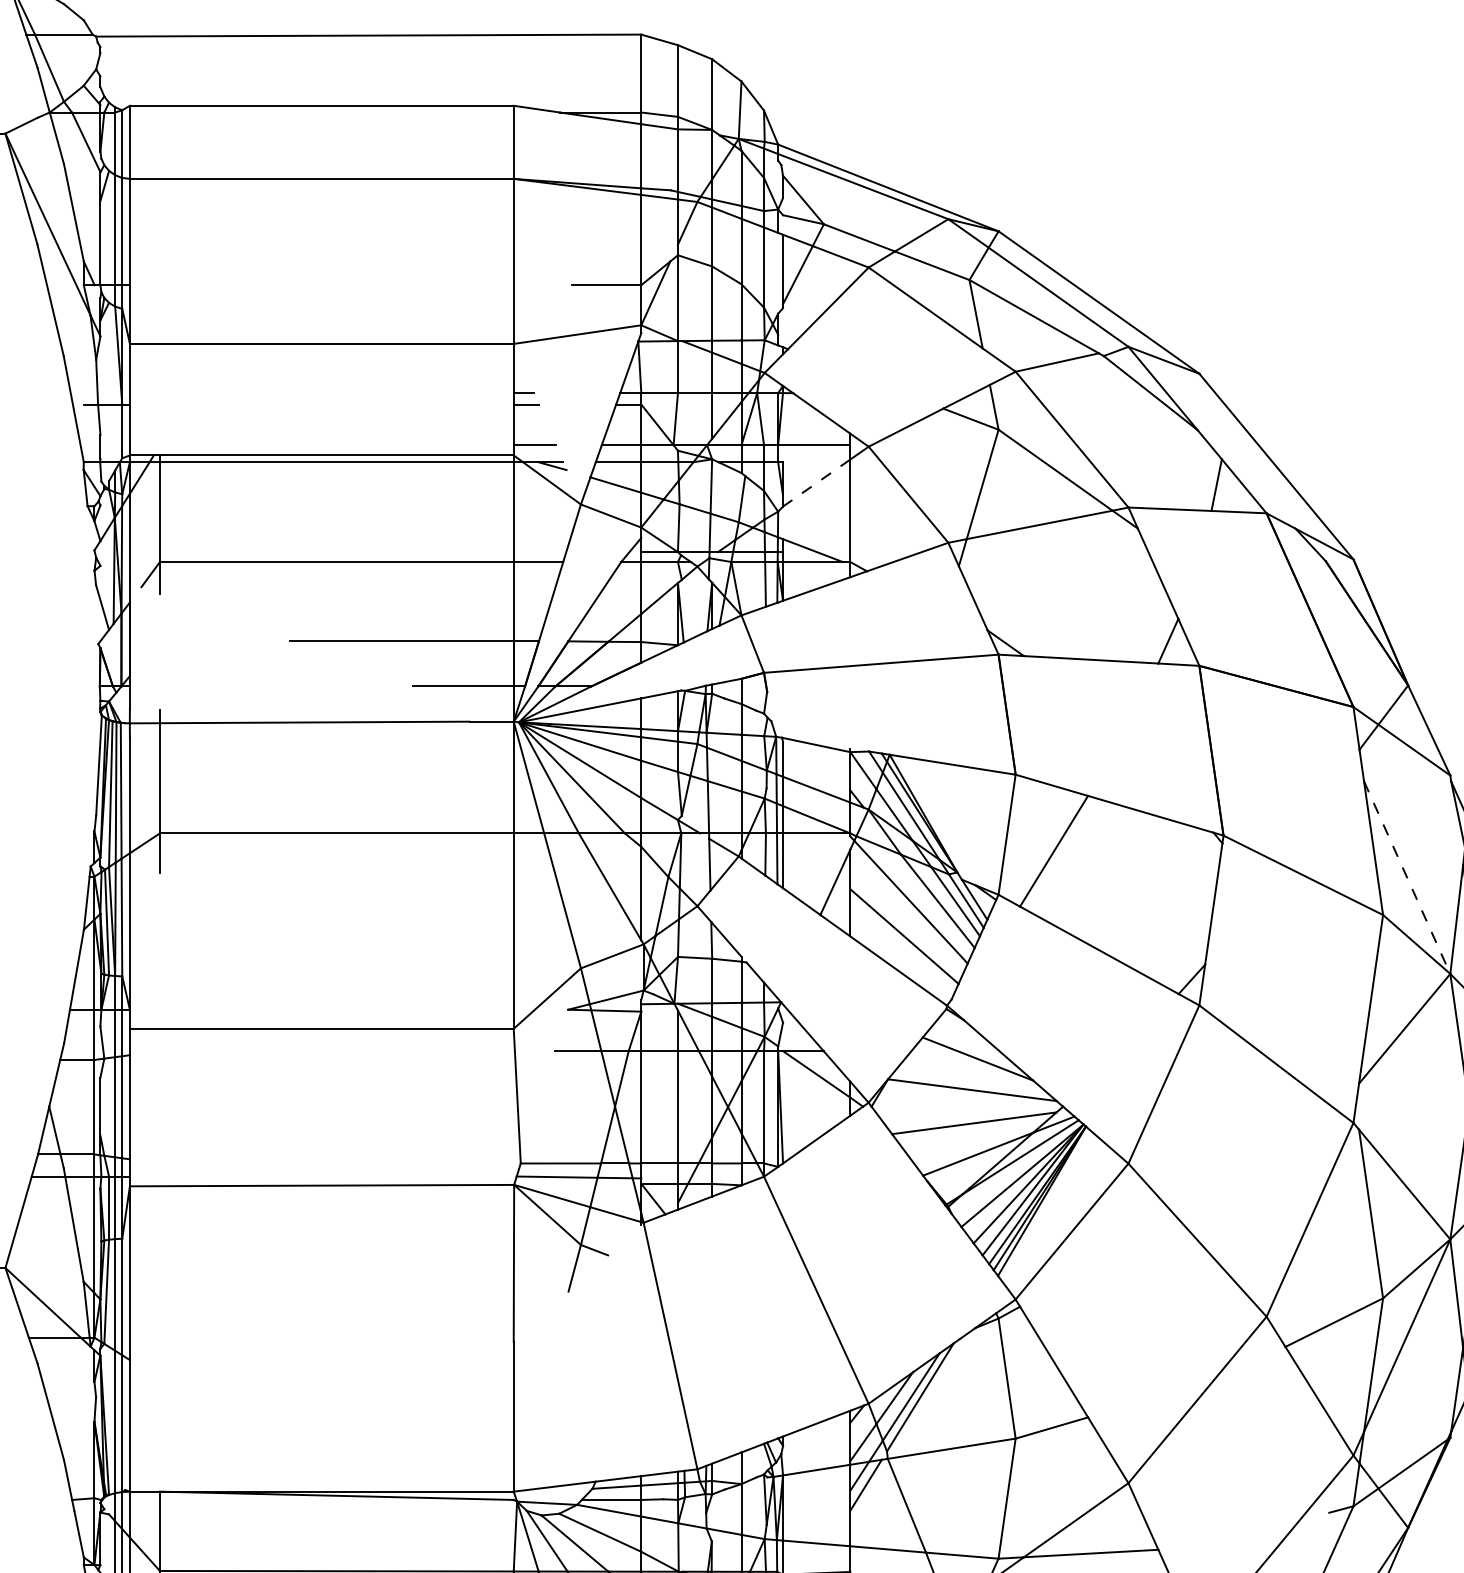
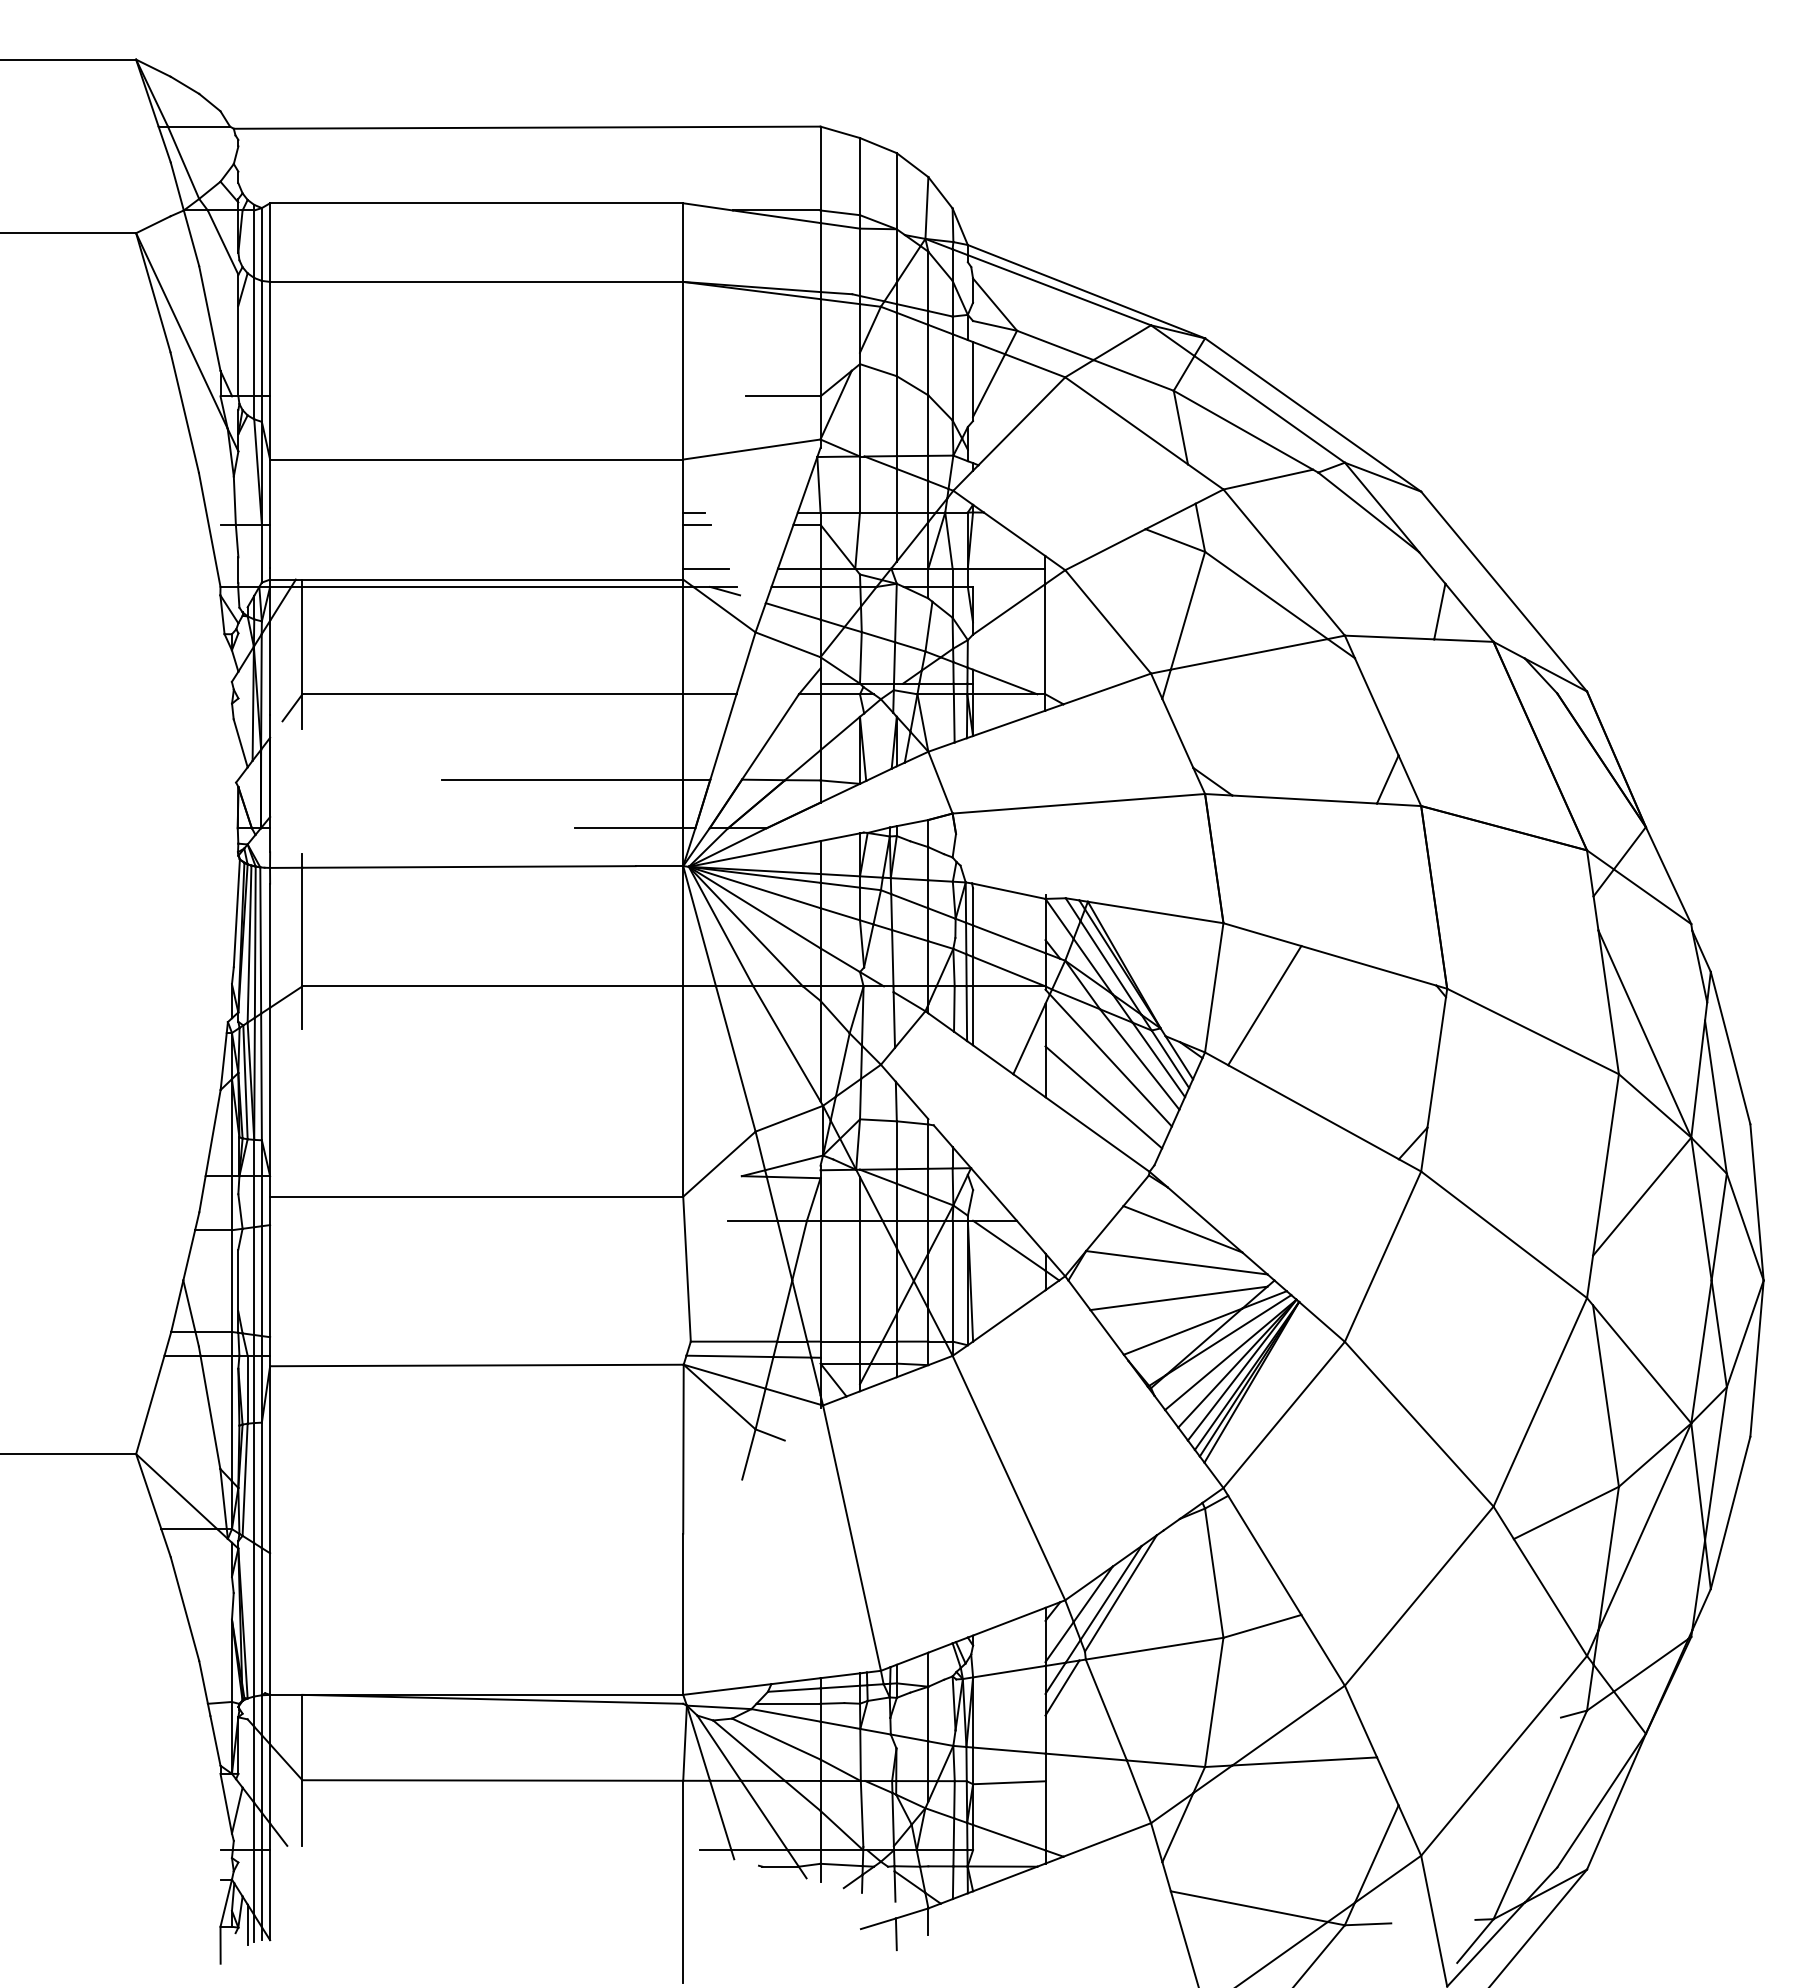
line: (815, 483) -> (1008, 609), dashed -> solid
line: (1406, 878) -> (1644, 1034), dashed -> solid

